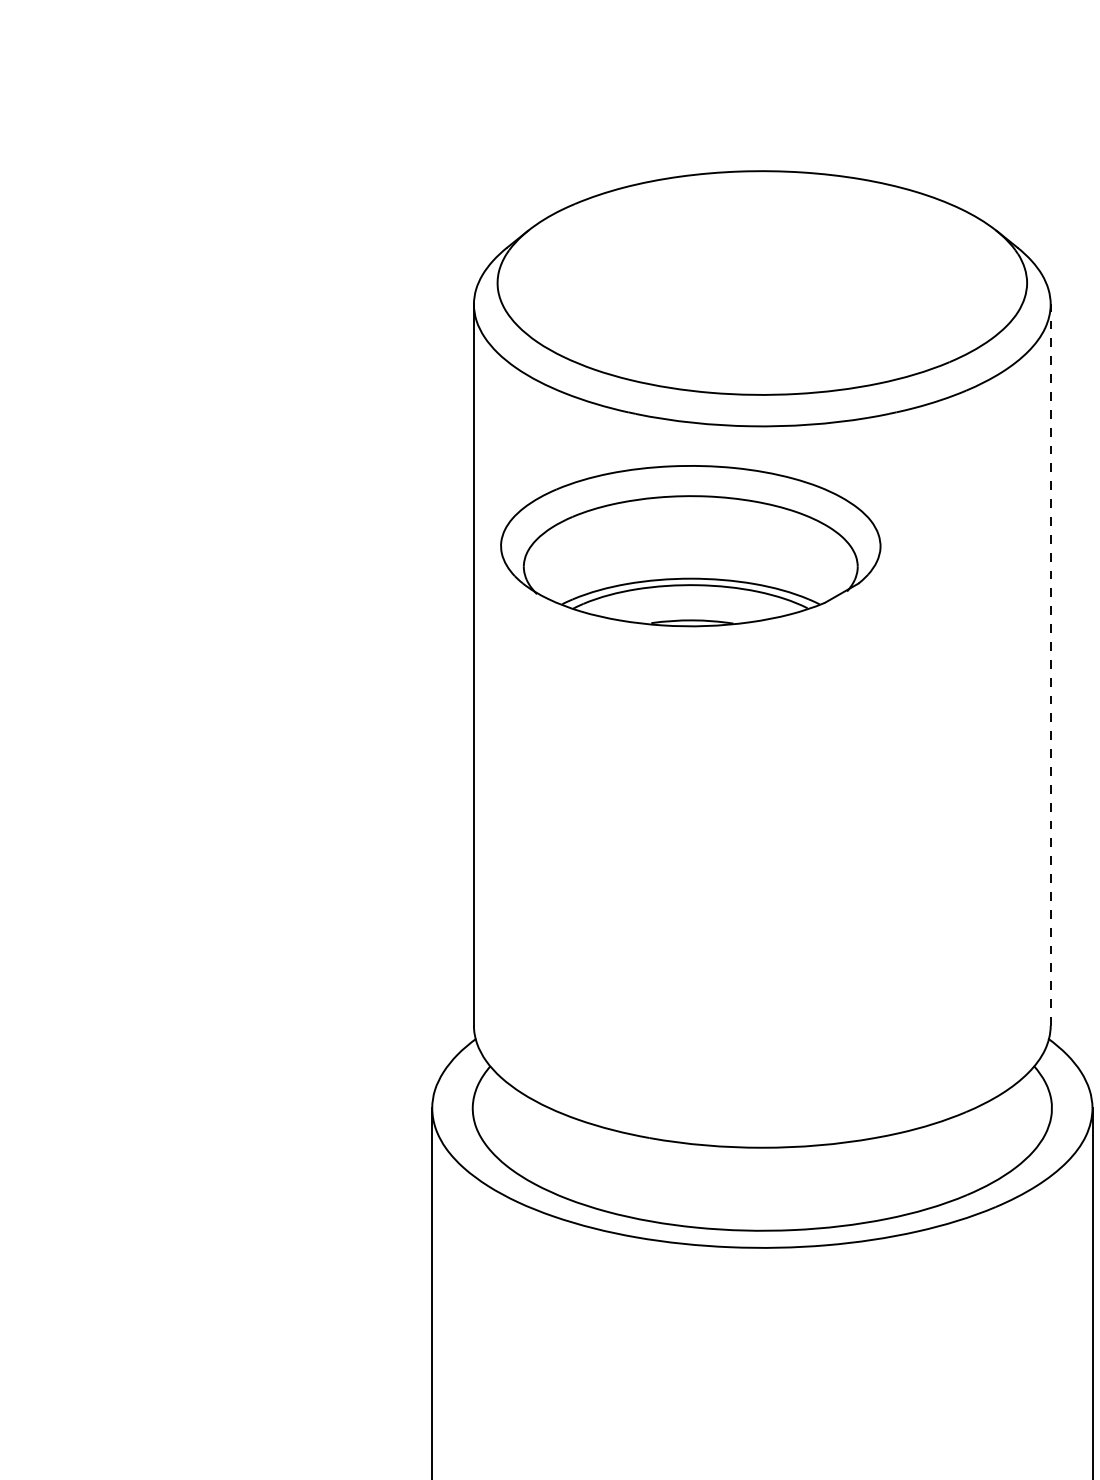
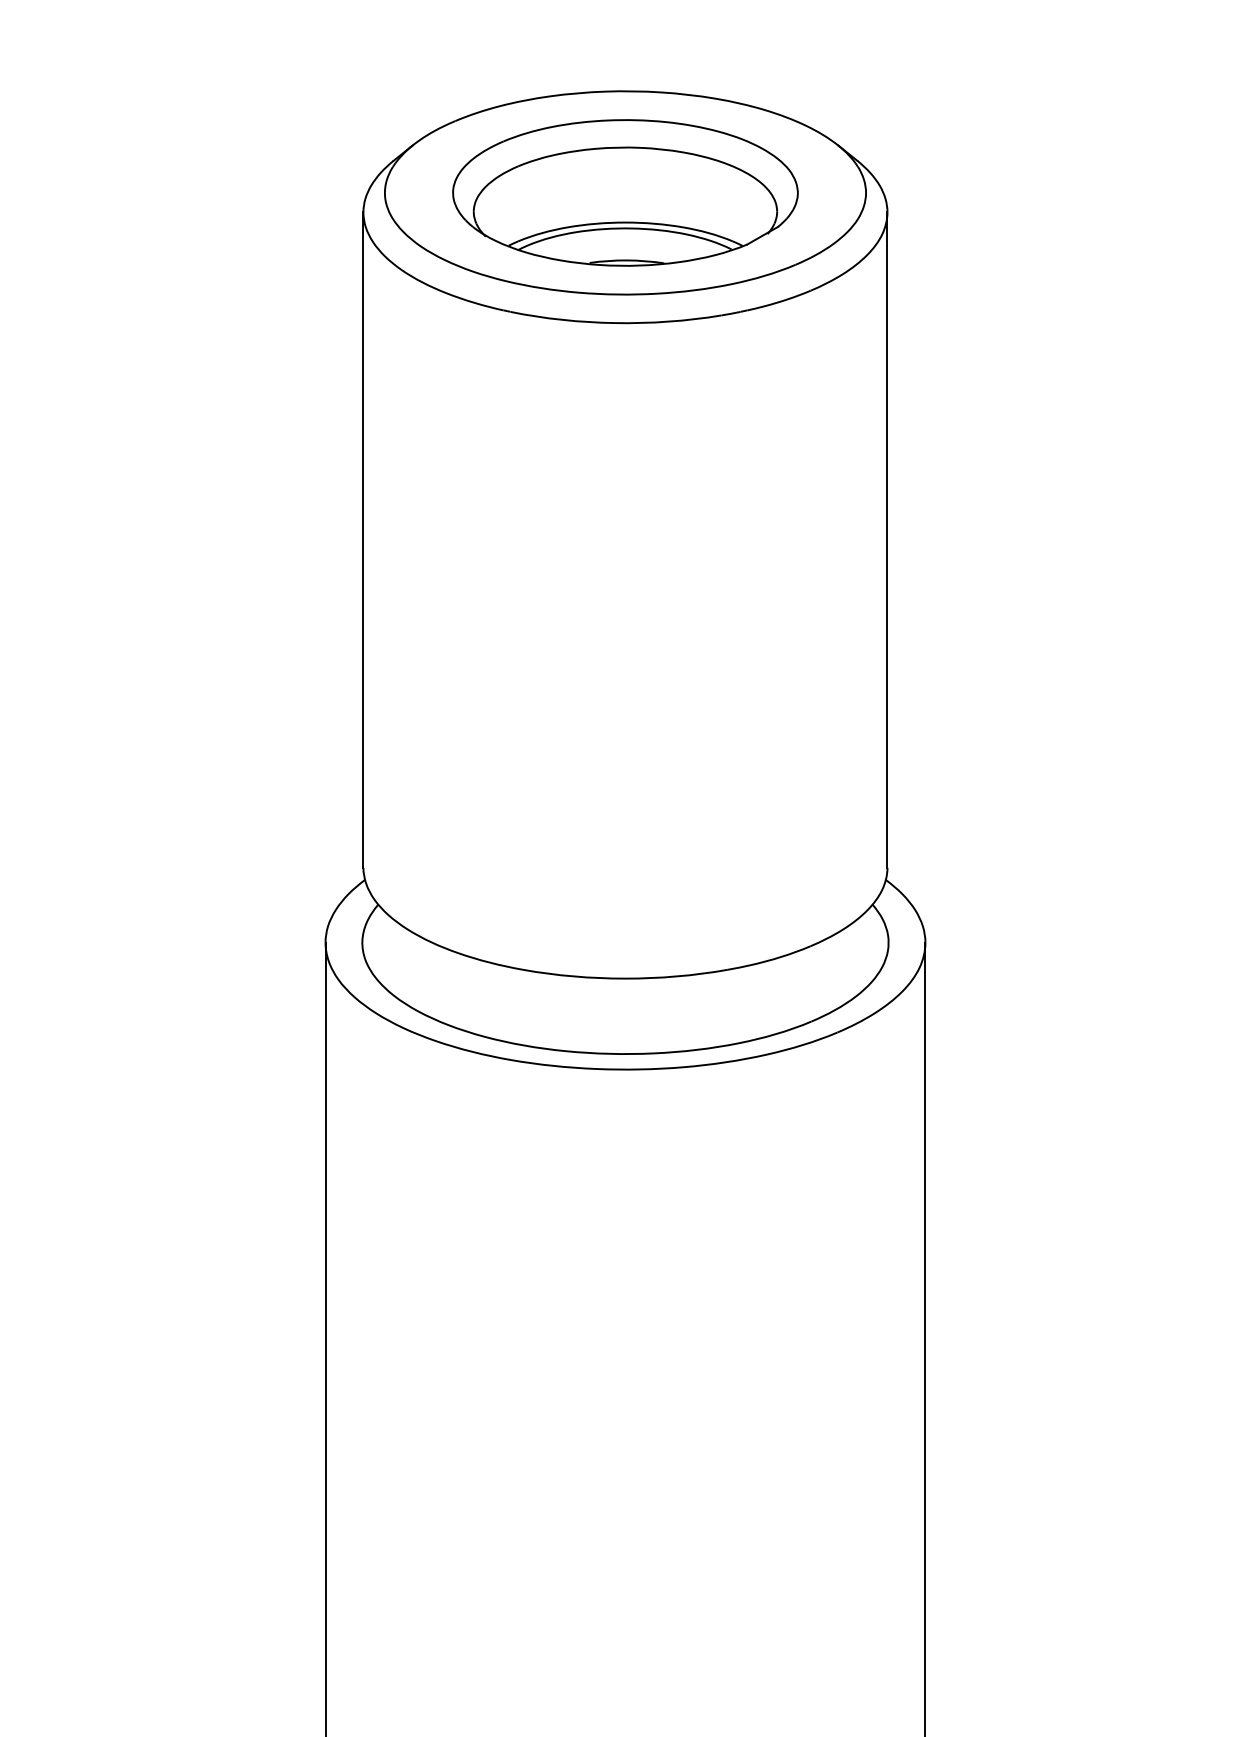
part: (690, 545) -> (625, 192), moved
line: (1050, 665) -> (887, 540), dashed -> solid

